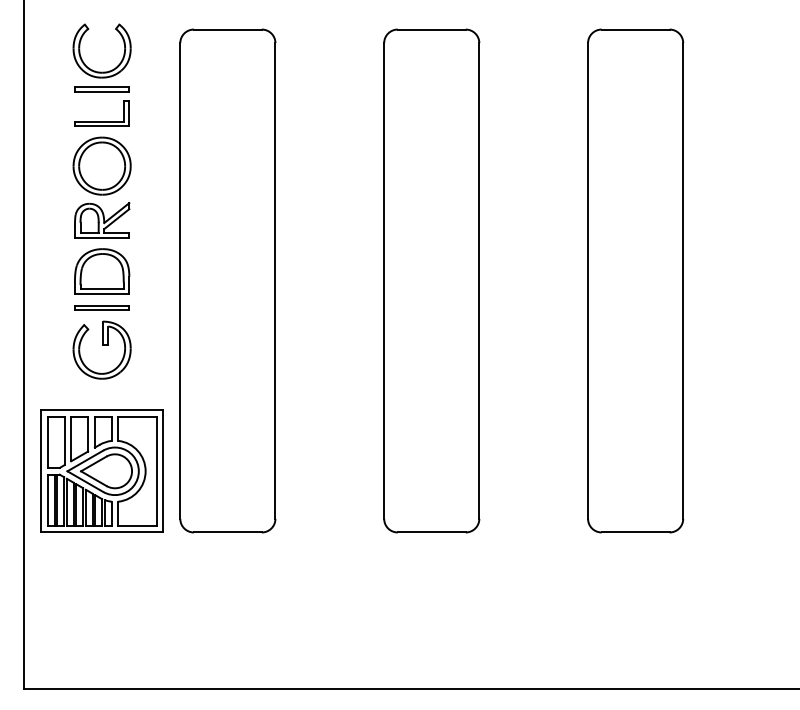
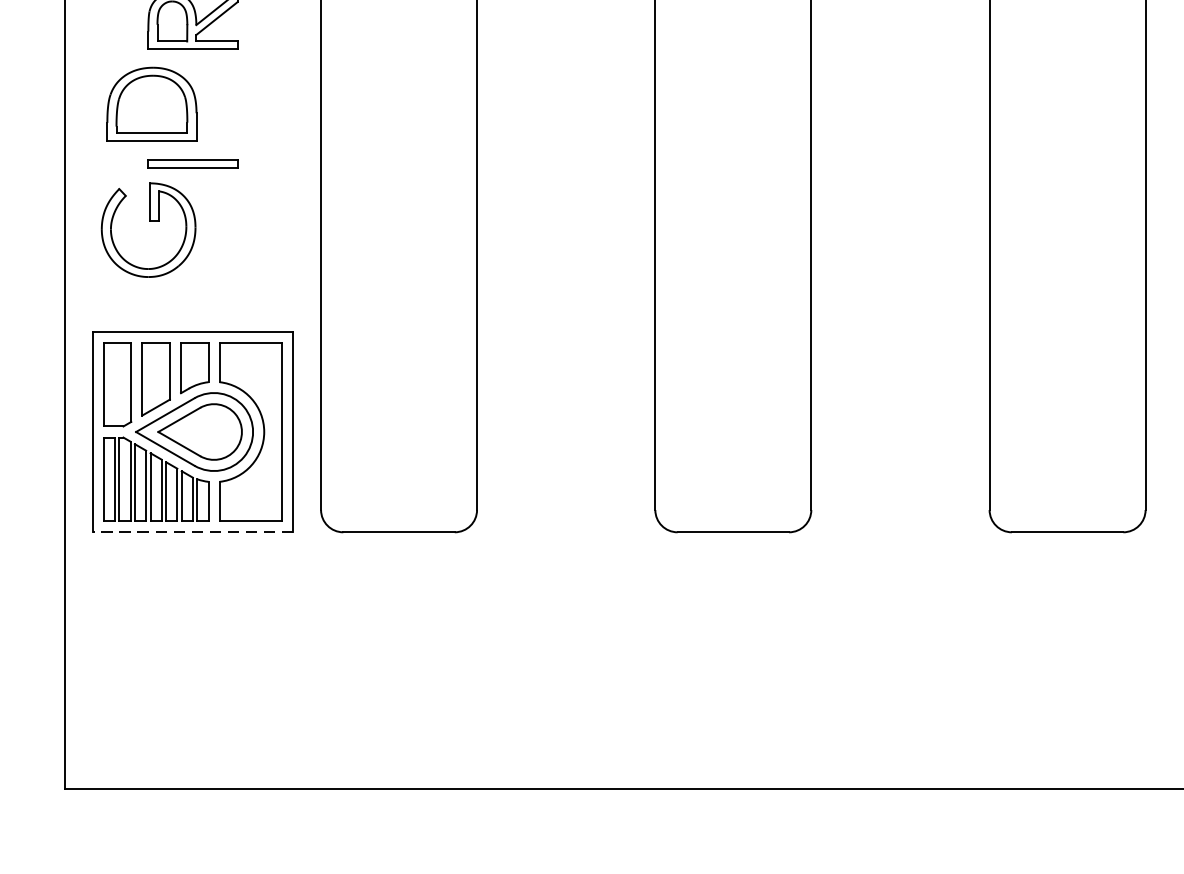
part: (102, 271) -> (152, 104), moved
part: (101, 349) -> (147, 229), moved
line: (101, 532) -> (191, 532), solid -> dashed

